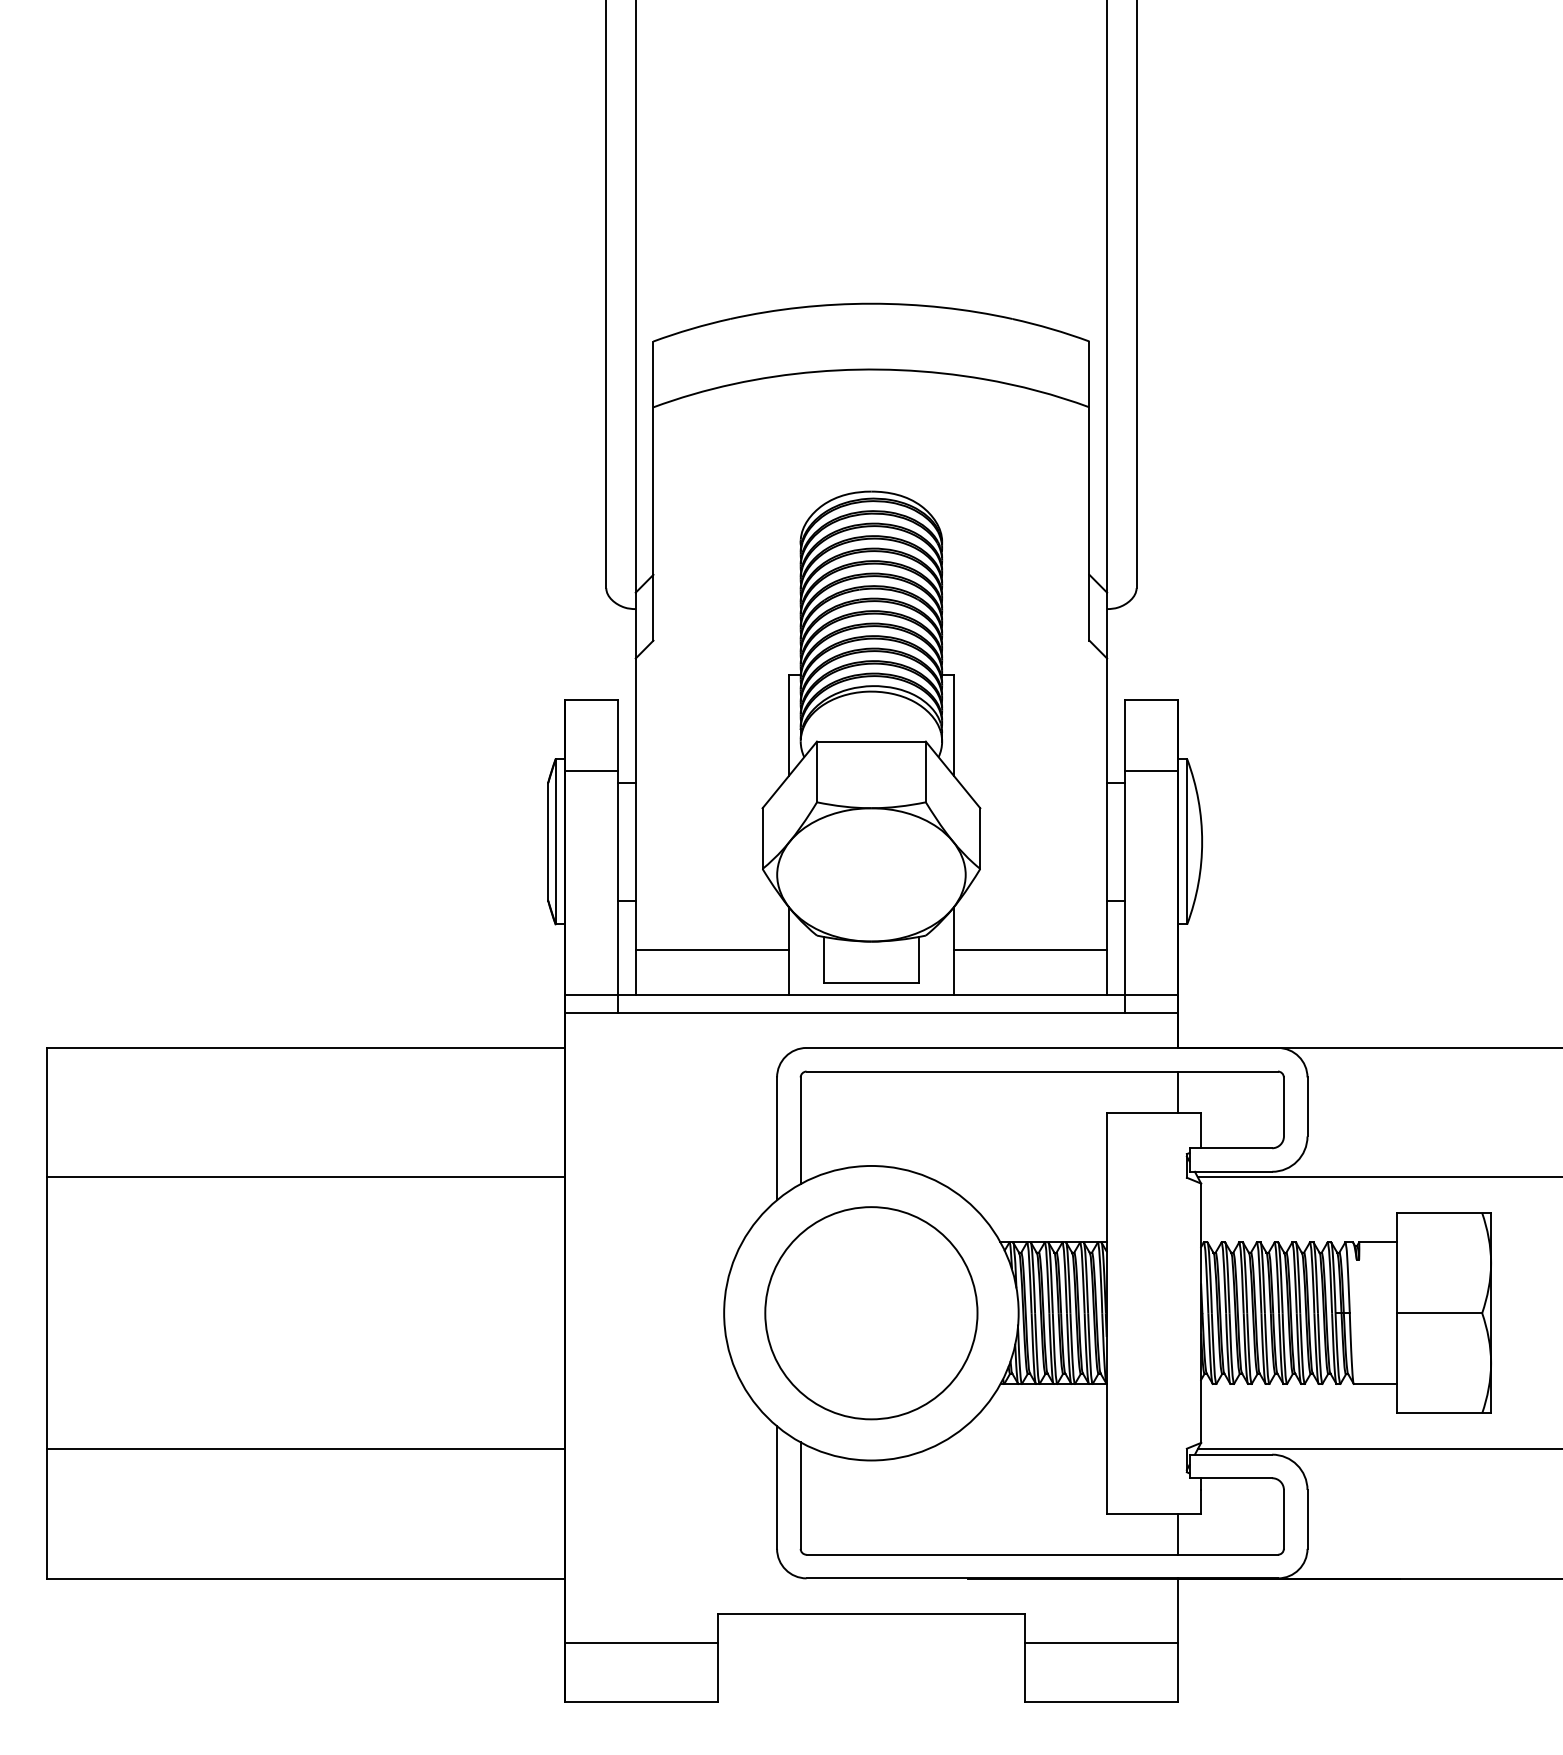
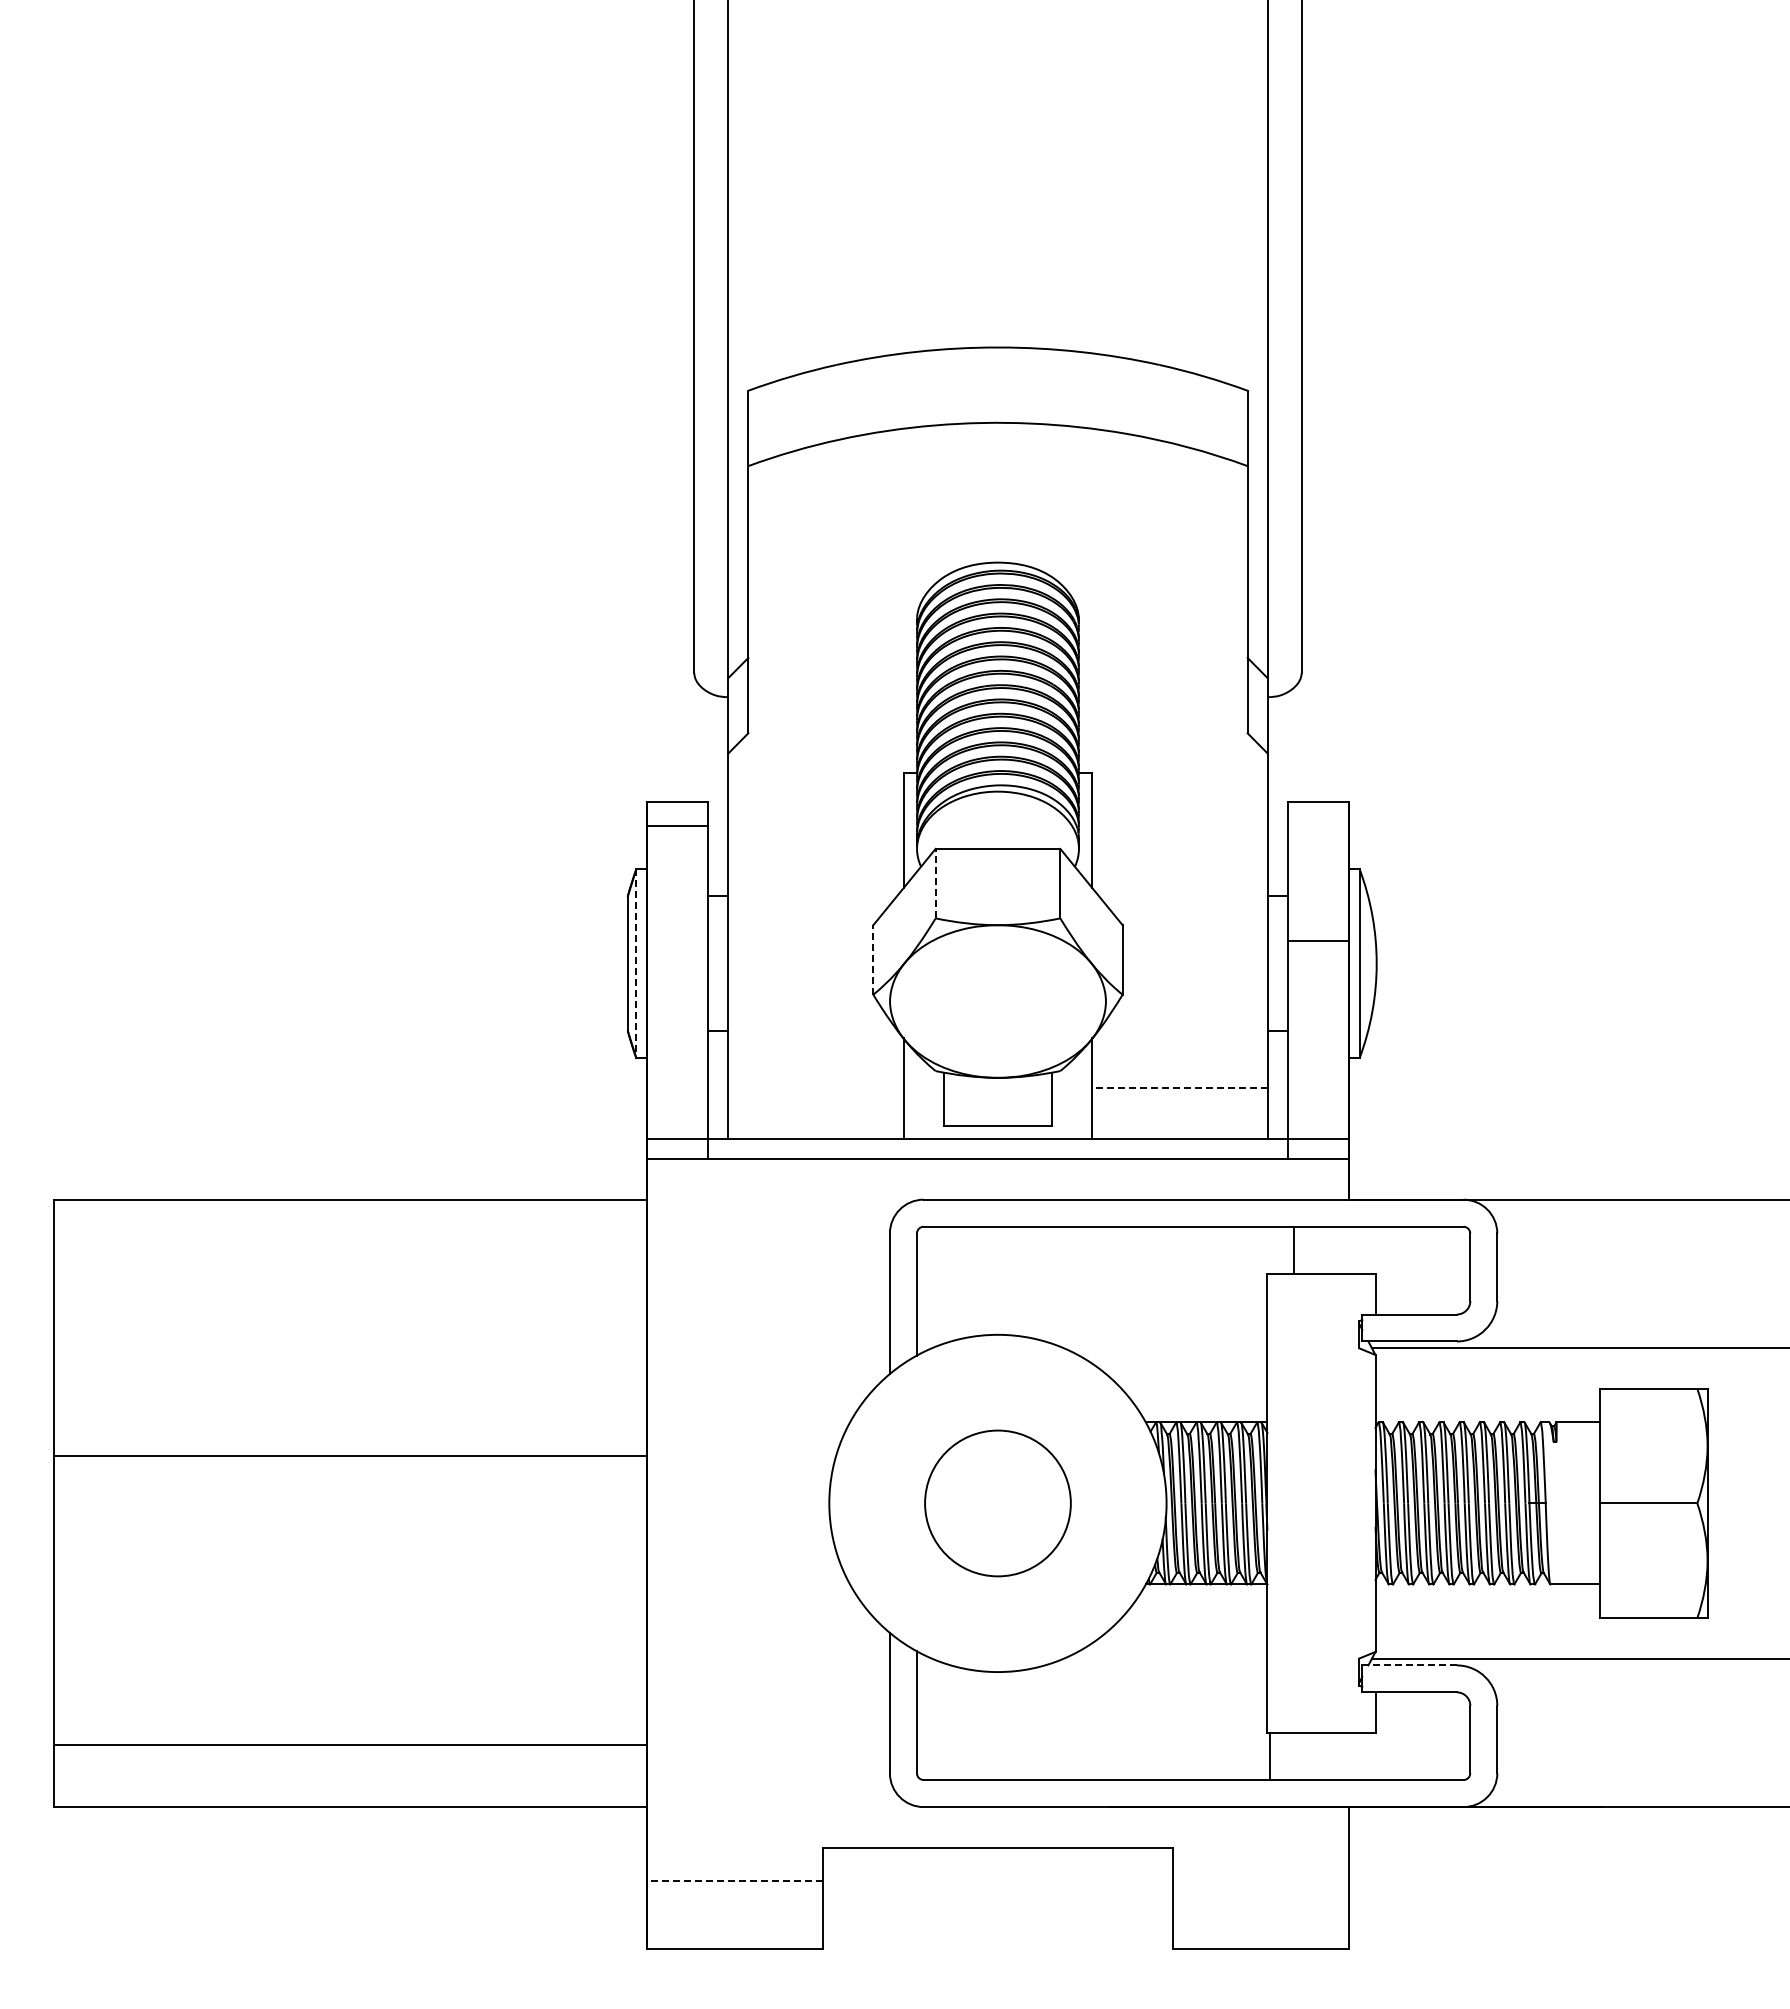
line: (591, 770) -> (677, 825), moved
line: (1151, 770) -> (1318, 940), moved
line: (816, 771) -> (935, 883), solid -> dashed
line: (762, 838) -> (873, 959), solid -> dashed
line: (555, 842) -> (636, 964), solid -> dashed
line: (712, 949) -> (815, 1087), removed
line: (1030, 949) -> (1180, 1087), solid -> dashed
line: (1177, 1092) -> (1293, 1250), moved
line: (305, 1177) -> (350, 1456), moved
circle: (871, 1313) -> (997, 1503), size x0.6
line: (305, 1449) -> (350, 1745), moved
line: (1231, 1454) -> (1410, 1665), solid -> dashed
line: (1177, 1534) -> (1269, 1756), moved
line: (641, 1643) -> (734, 1881), solid -> dashed
line: (1100, 1643) -> (1260, 1881), removed

